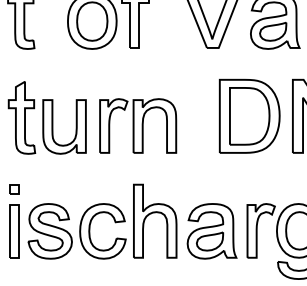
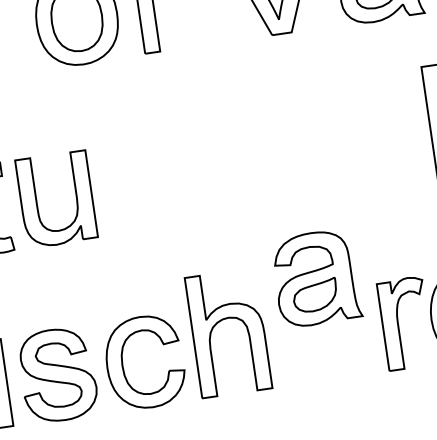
part: (249, 115) -> (358, 136), removed
part: (138, 125) -> (178, 179), removed
part: (211, 231) -> (315, 278), moved

